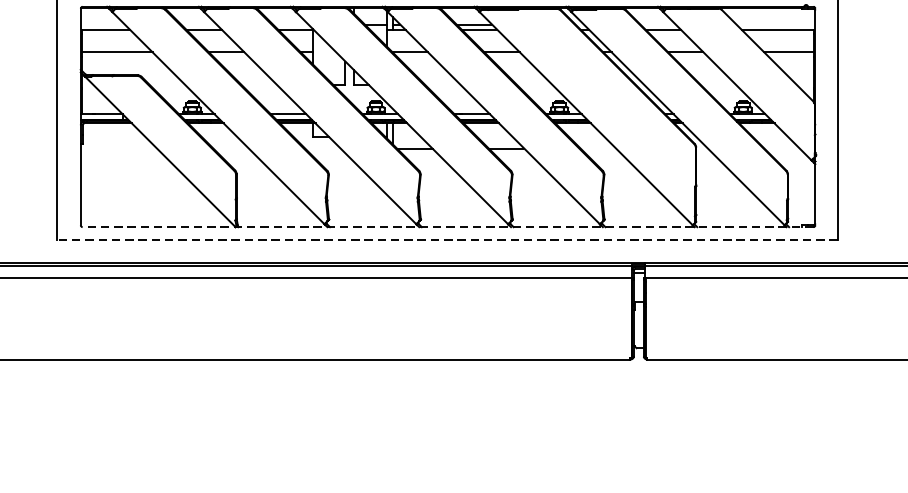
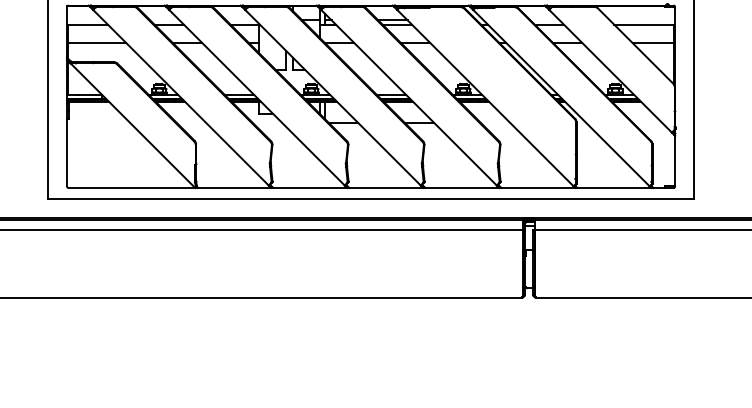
line: (448, 226) -> (371, 187), dashed -> solid
line: (447, 239) -> (370, 198), dashed -> solid

